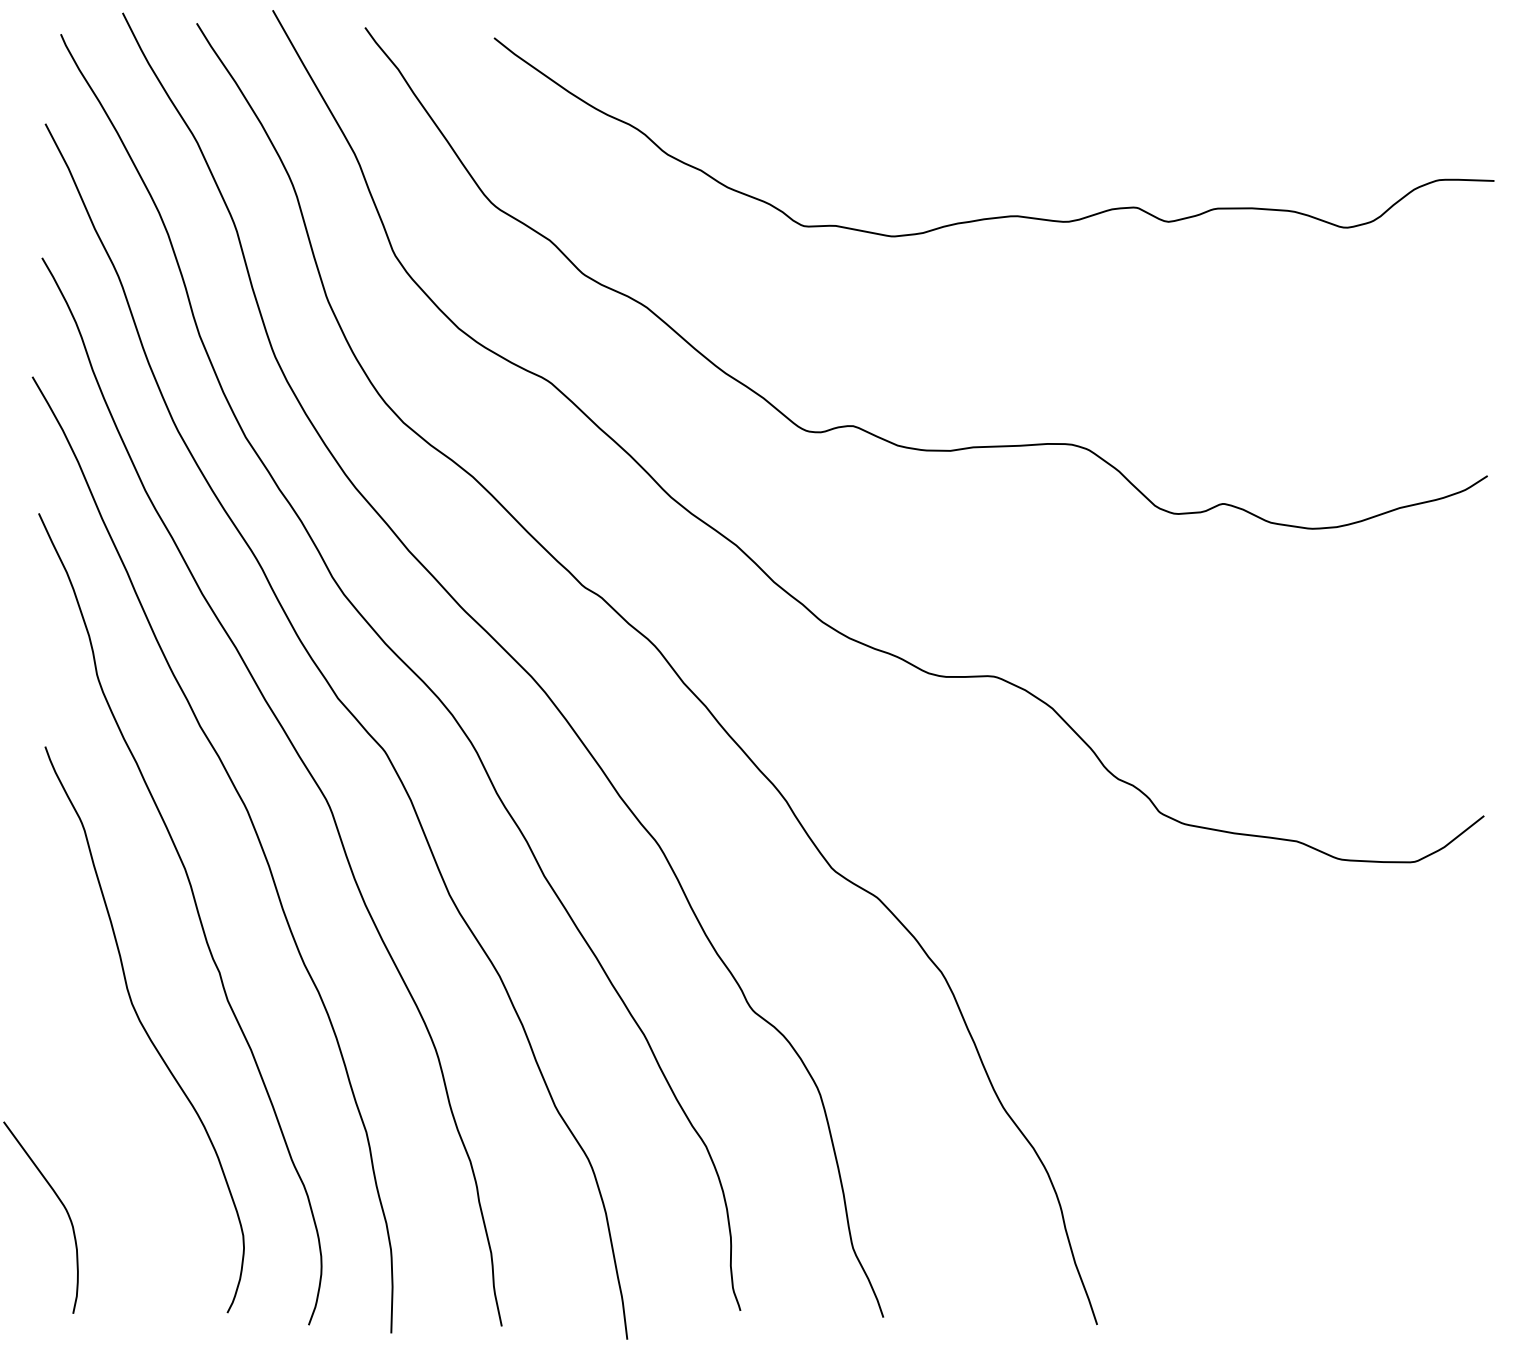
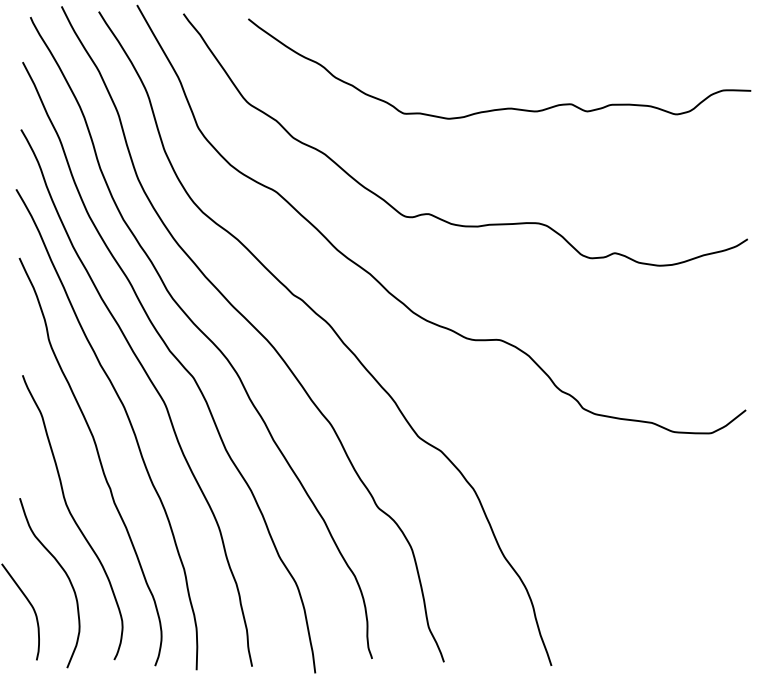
curve: (130, 1142) -> (65, 574), added

